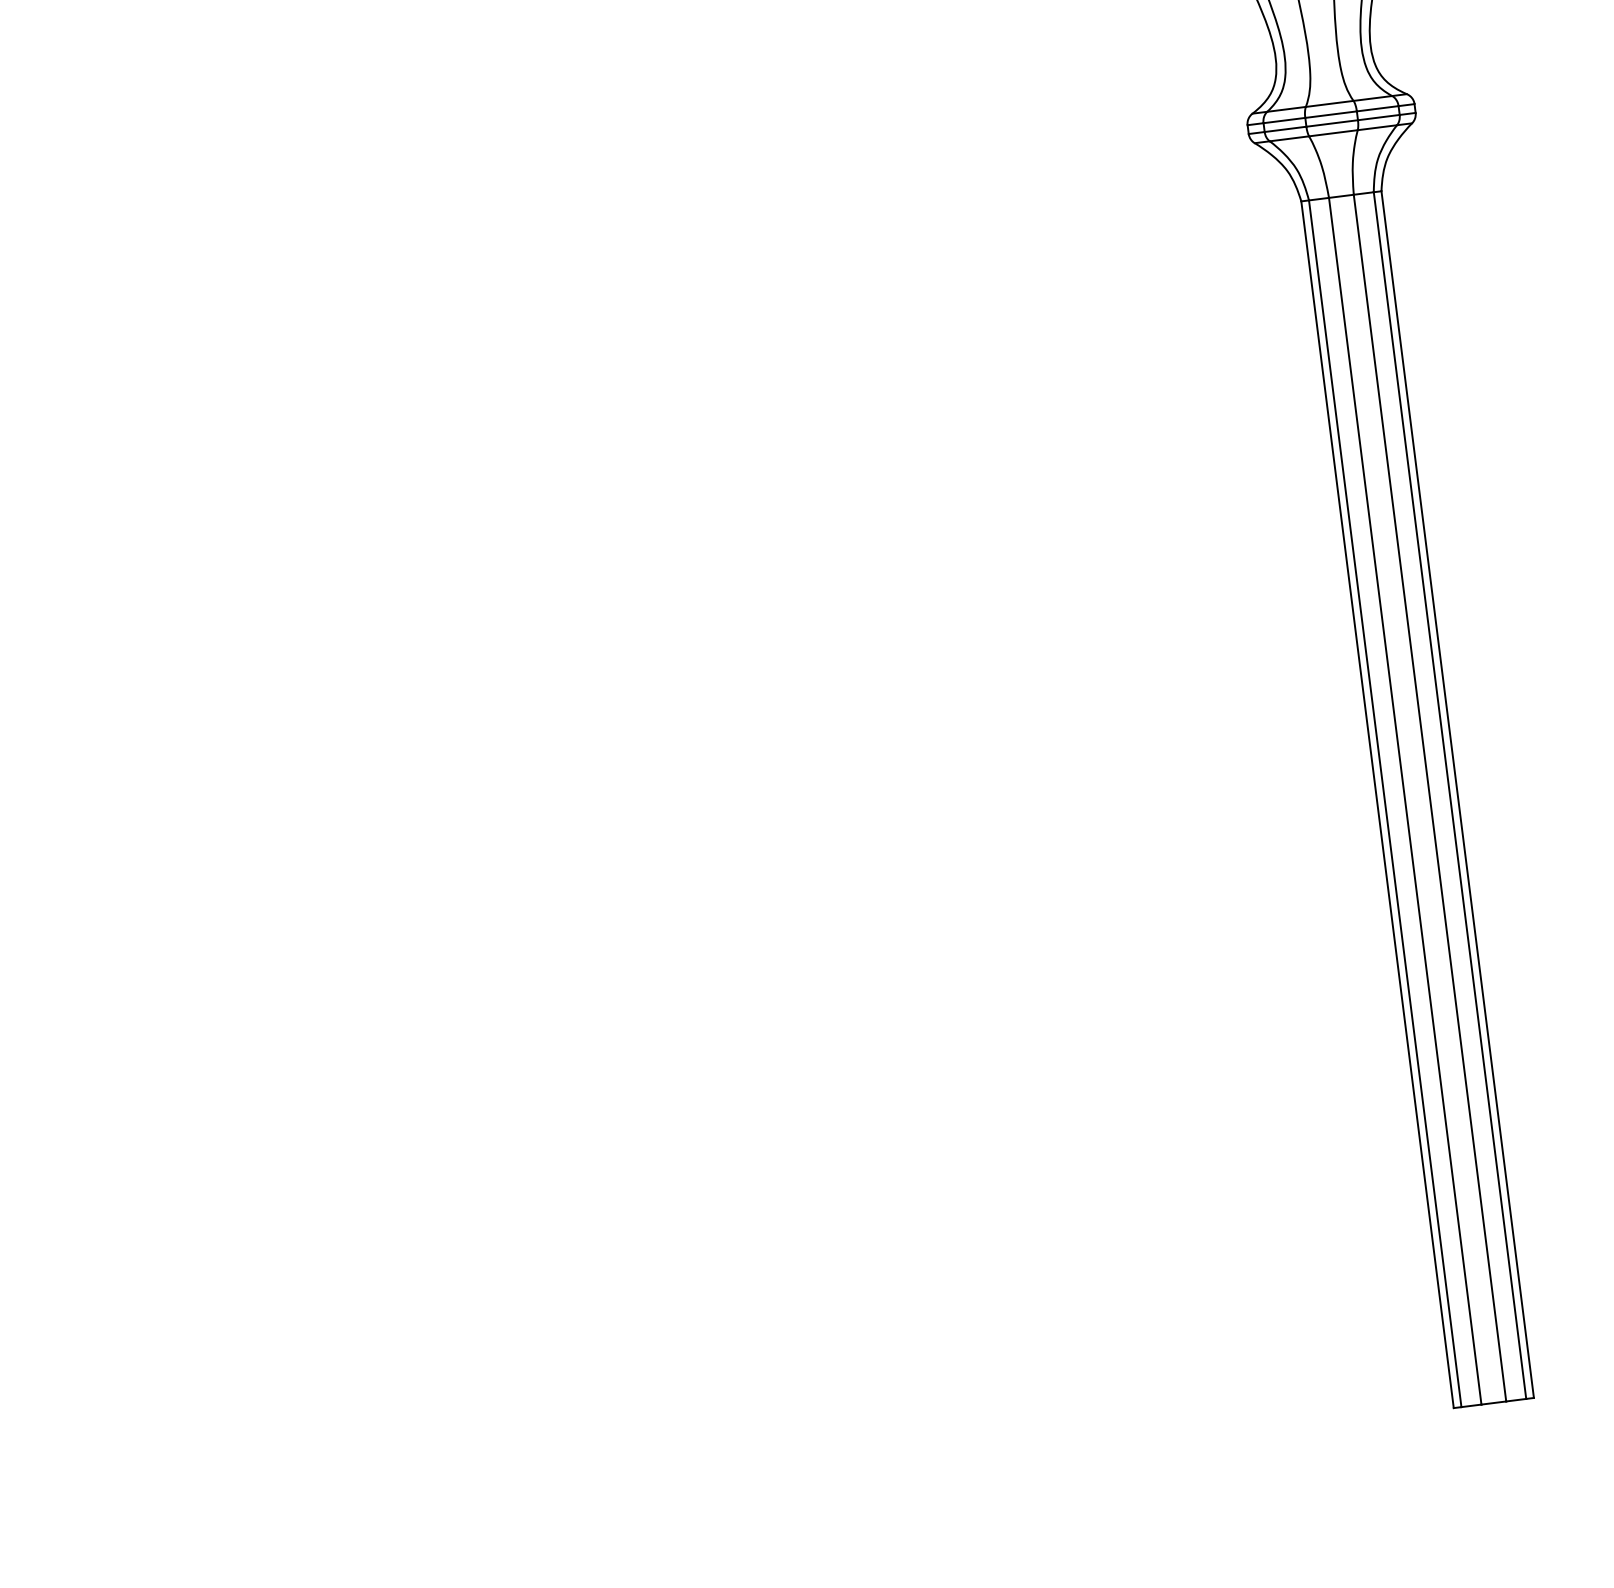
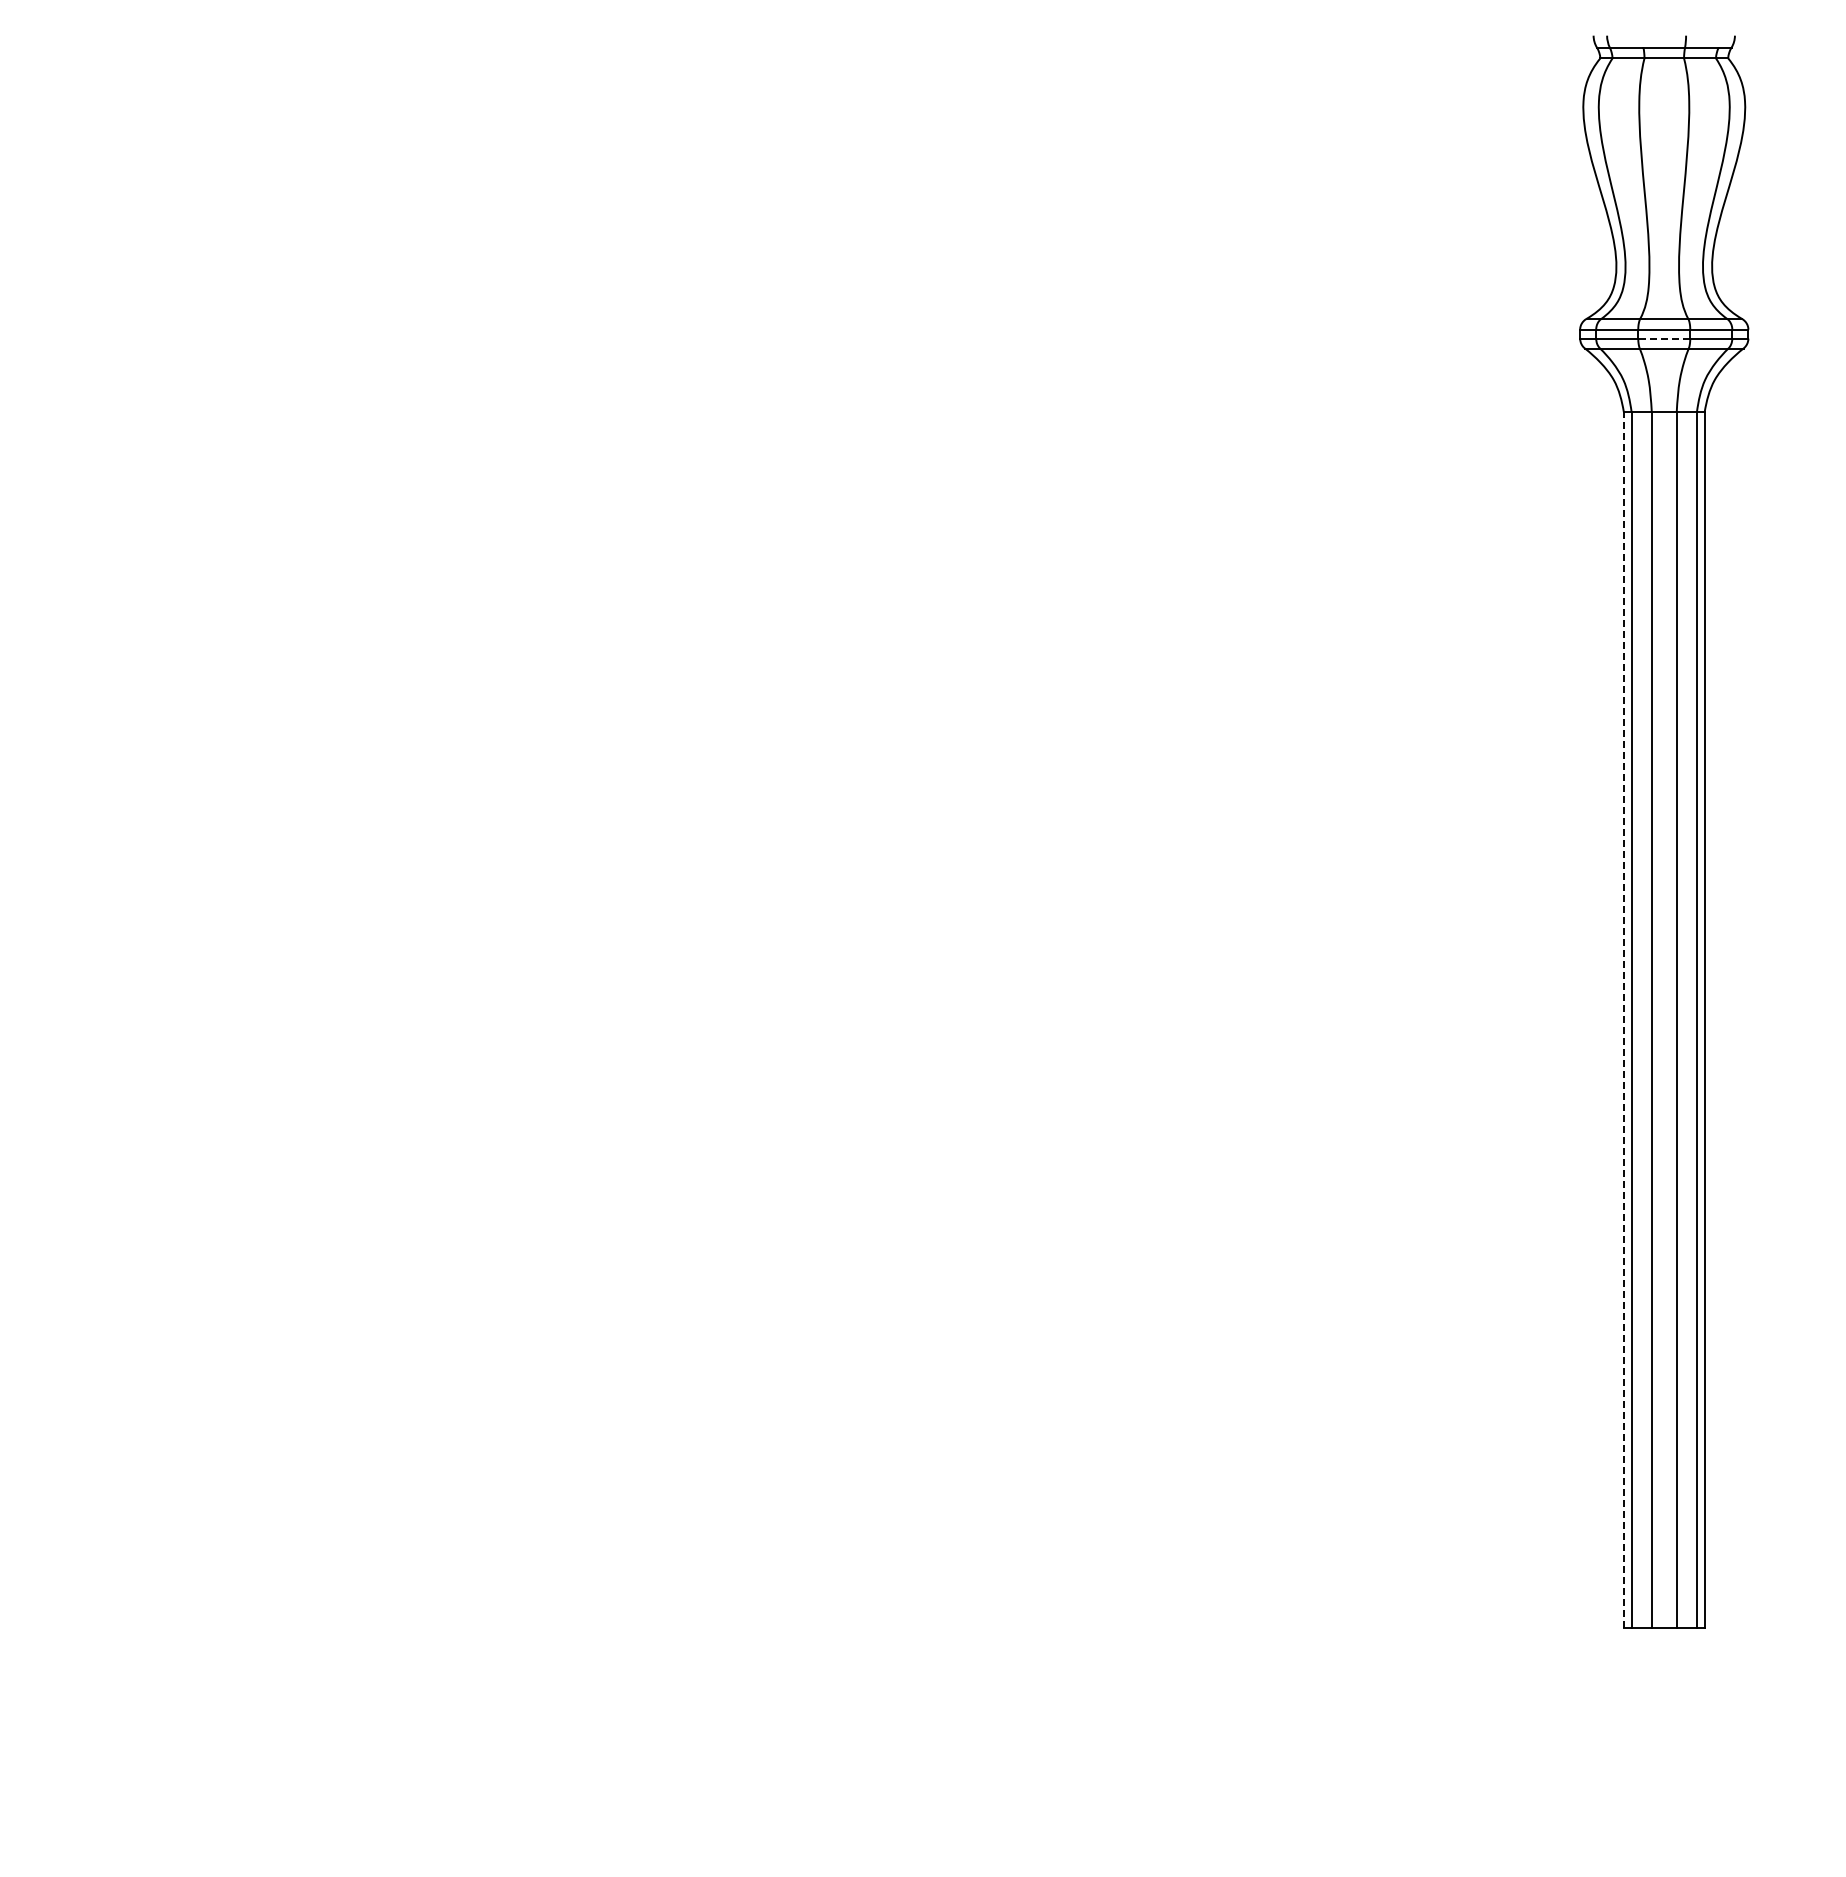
line: (1332, 123) -> (1664, 338), solid -> dashed
line: (1377, 804) -> (1623, 1019), solid -> dashed

